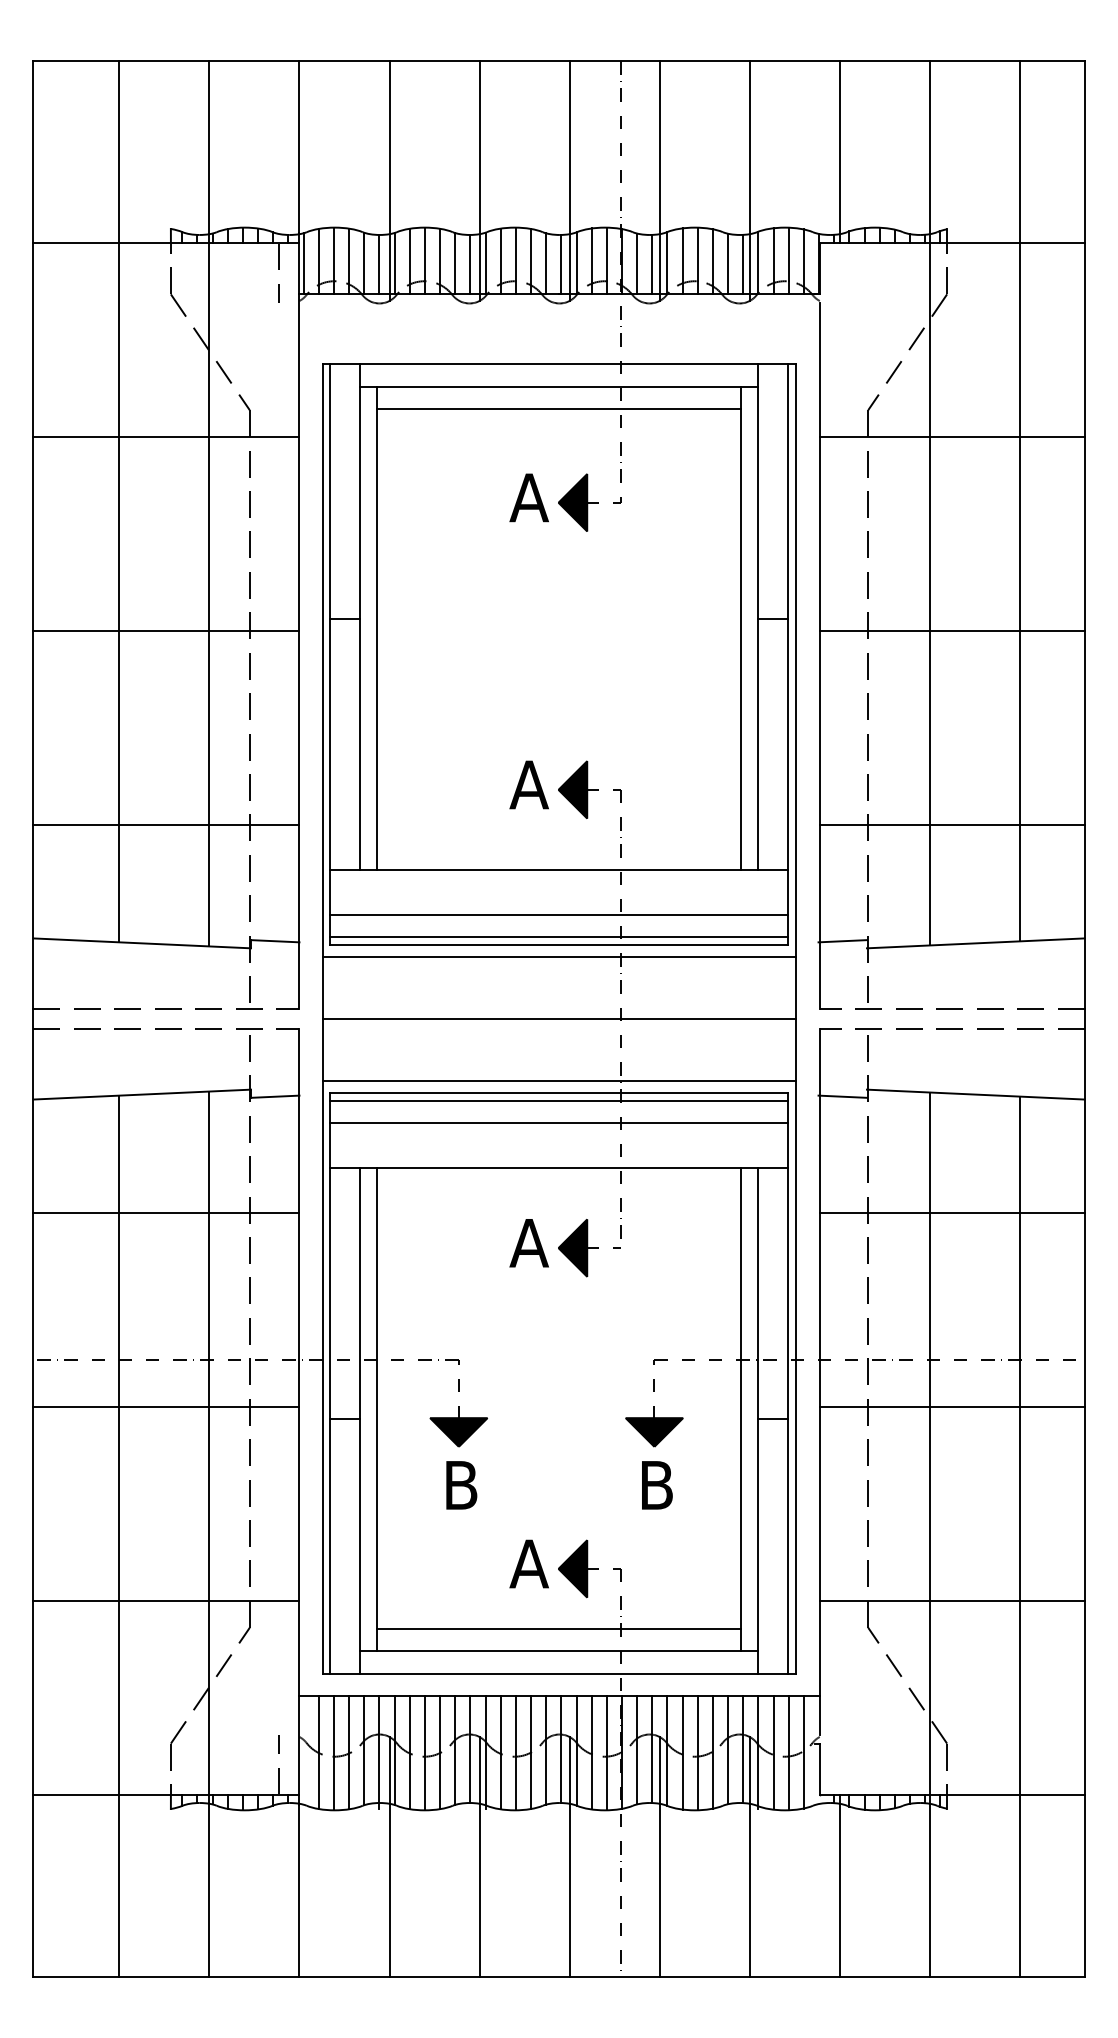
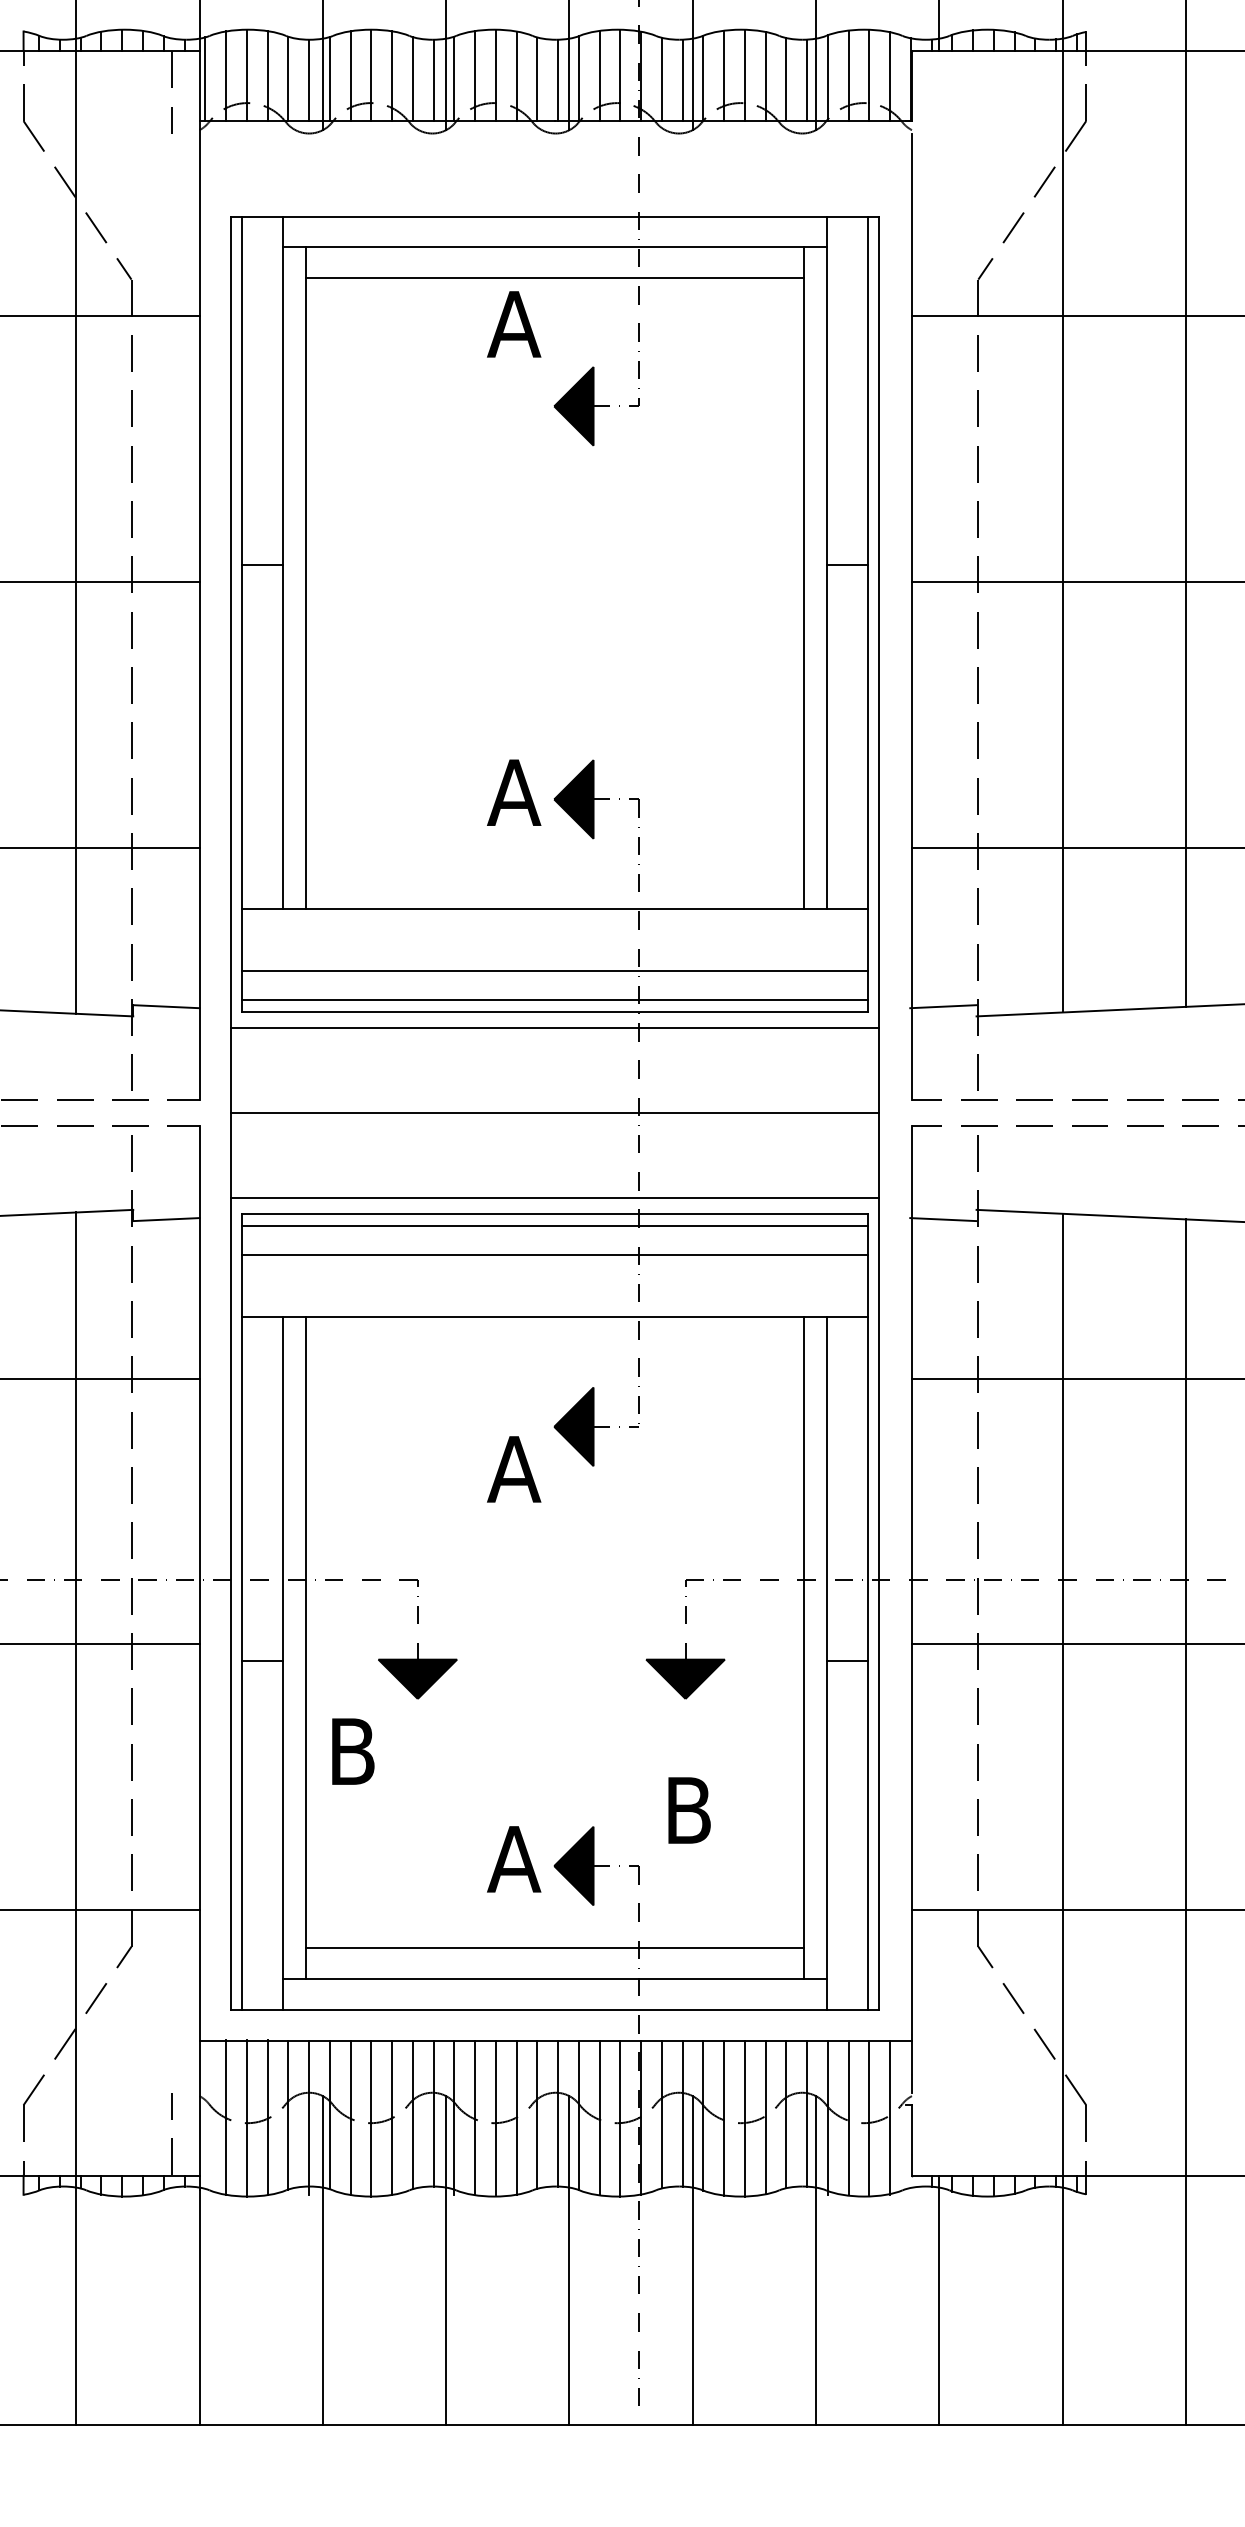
text: (528, 497) -> (513, 323), moved
text: (528, 1243) -> (513, 1469), moved
text: (461, 1485) -> (352, 1751), moved
text: (657, 1485) -> (689, 1810), moved

